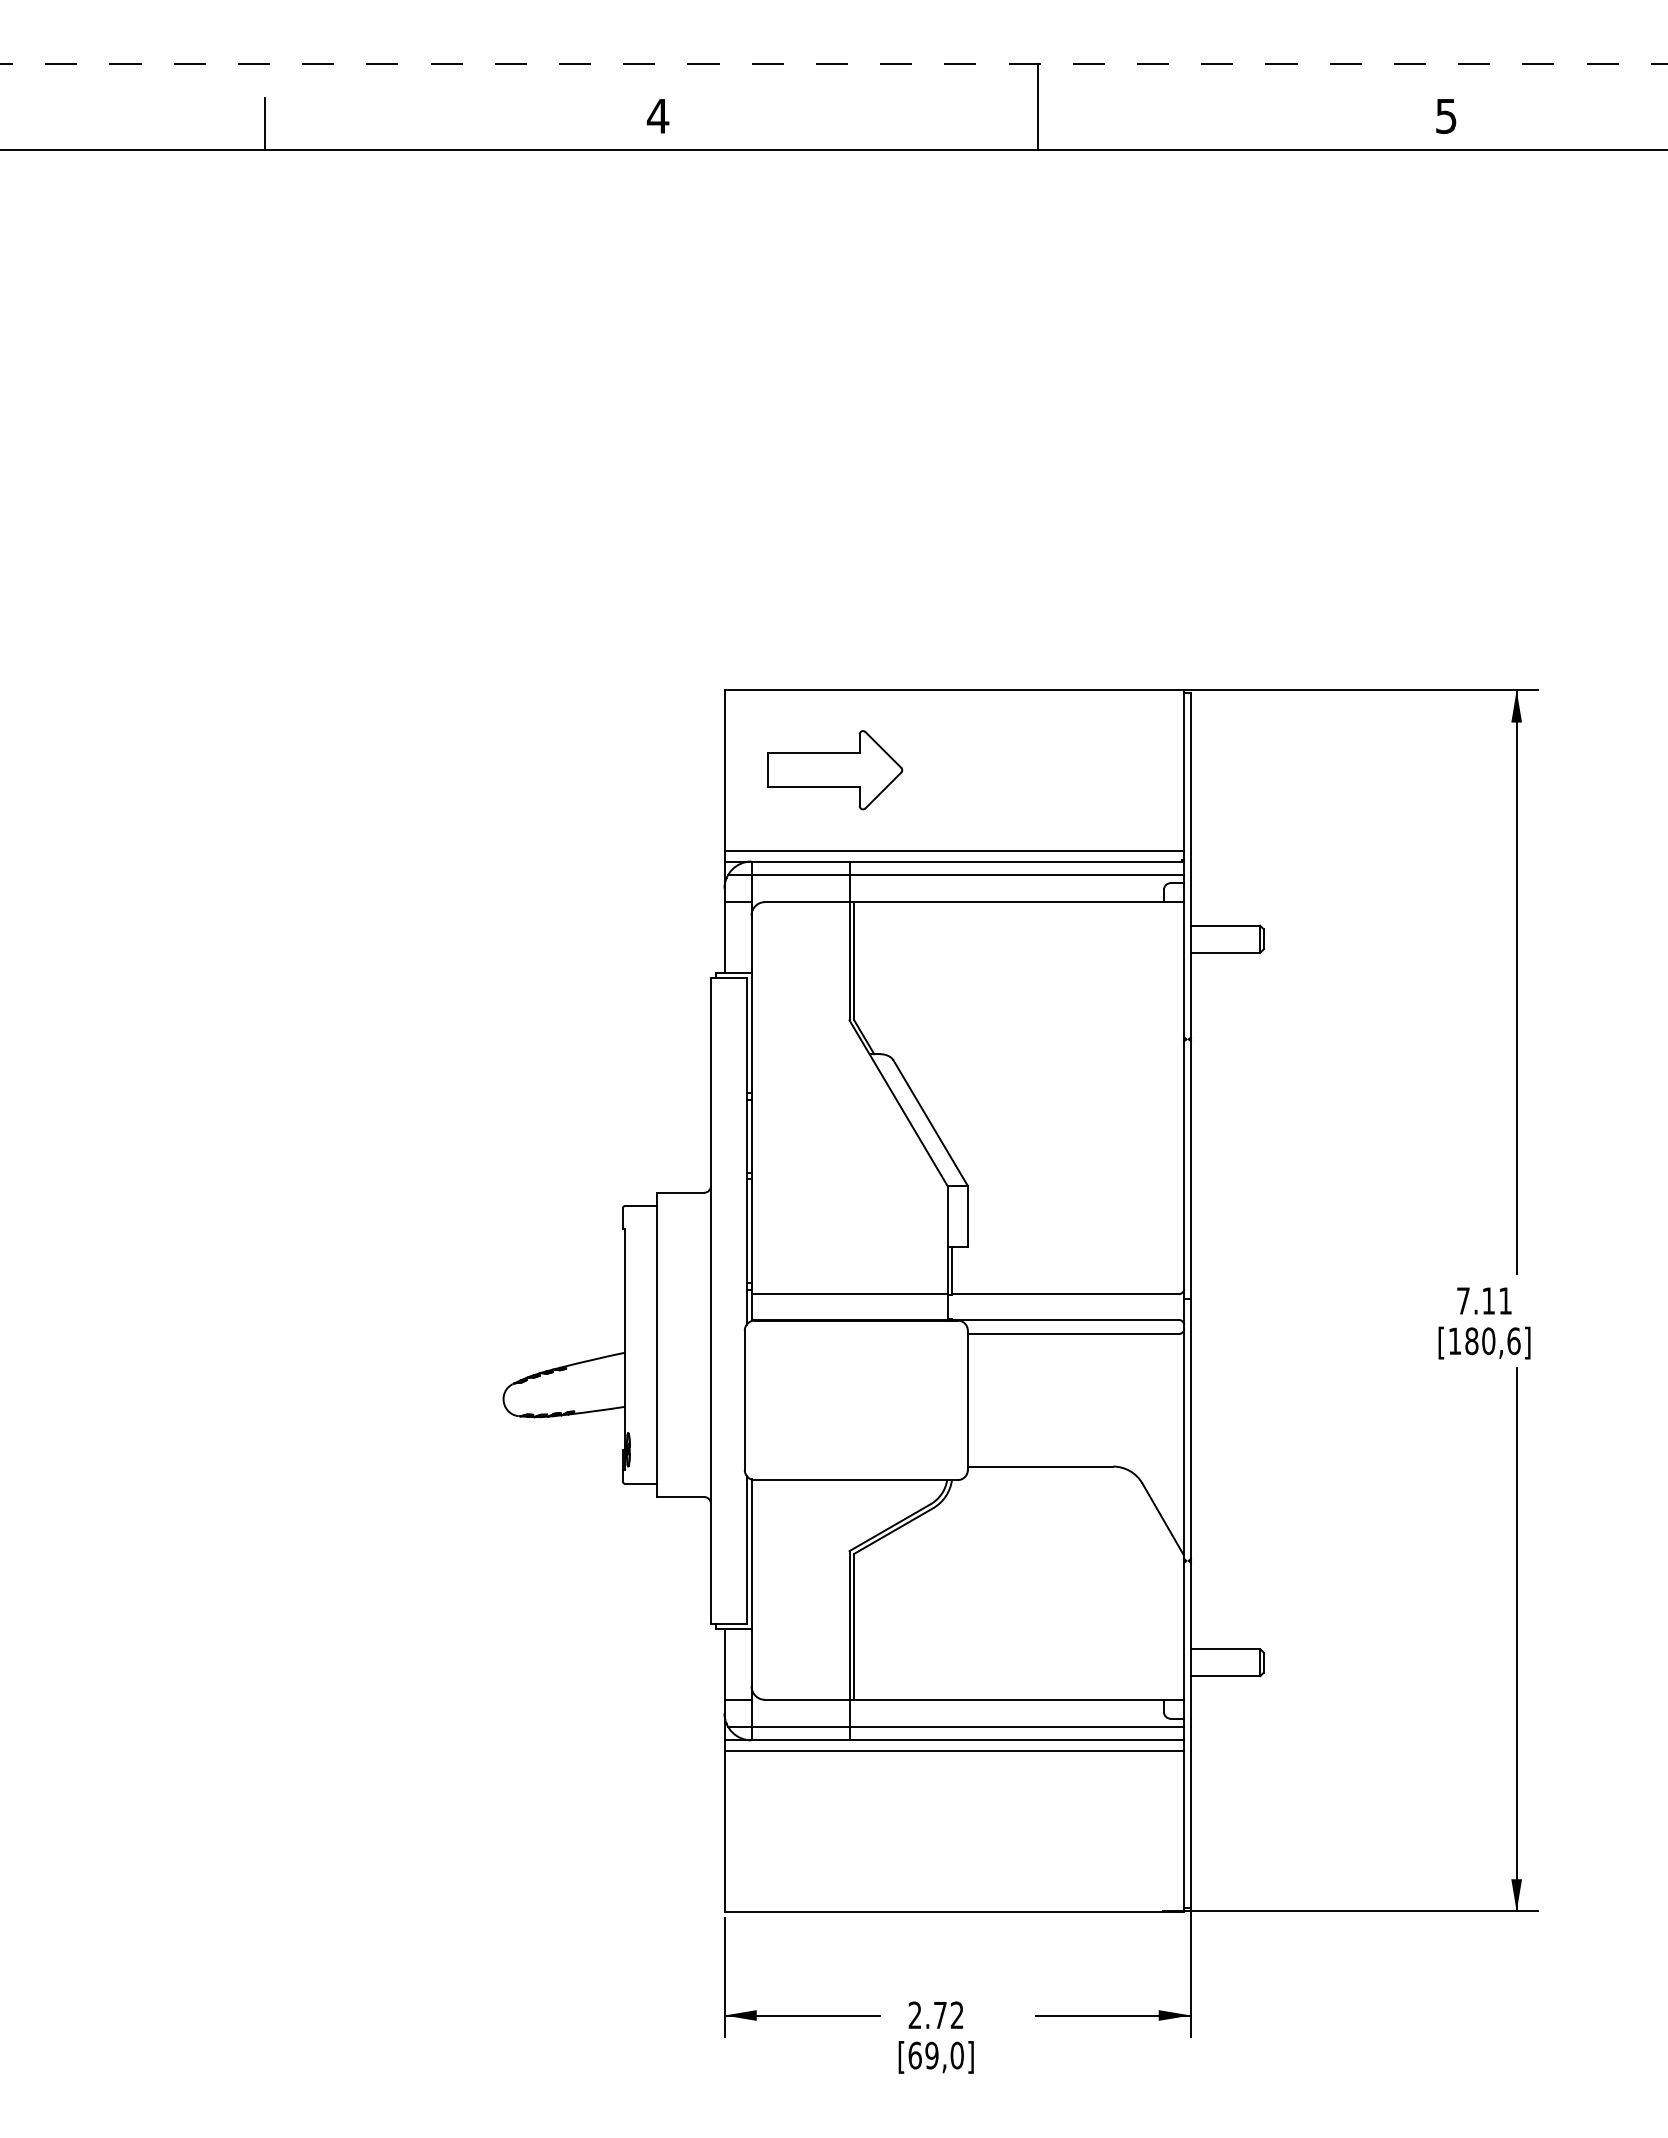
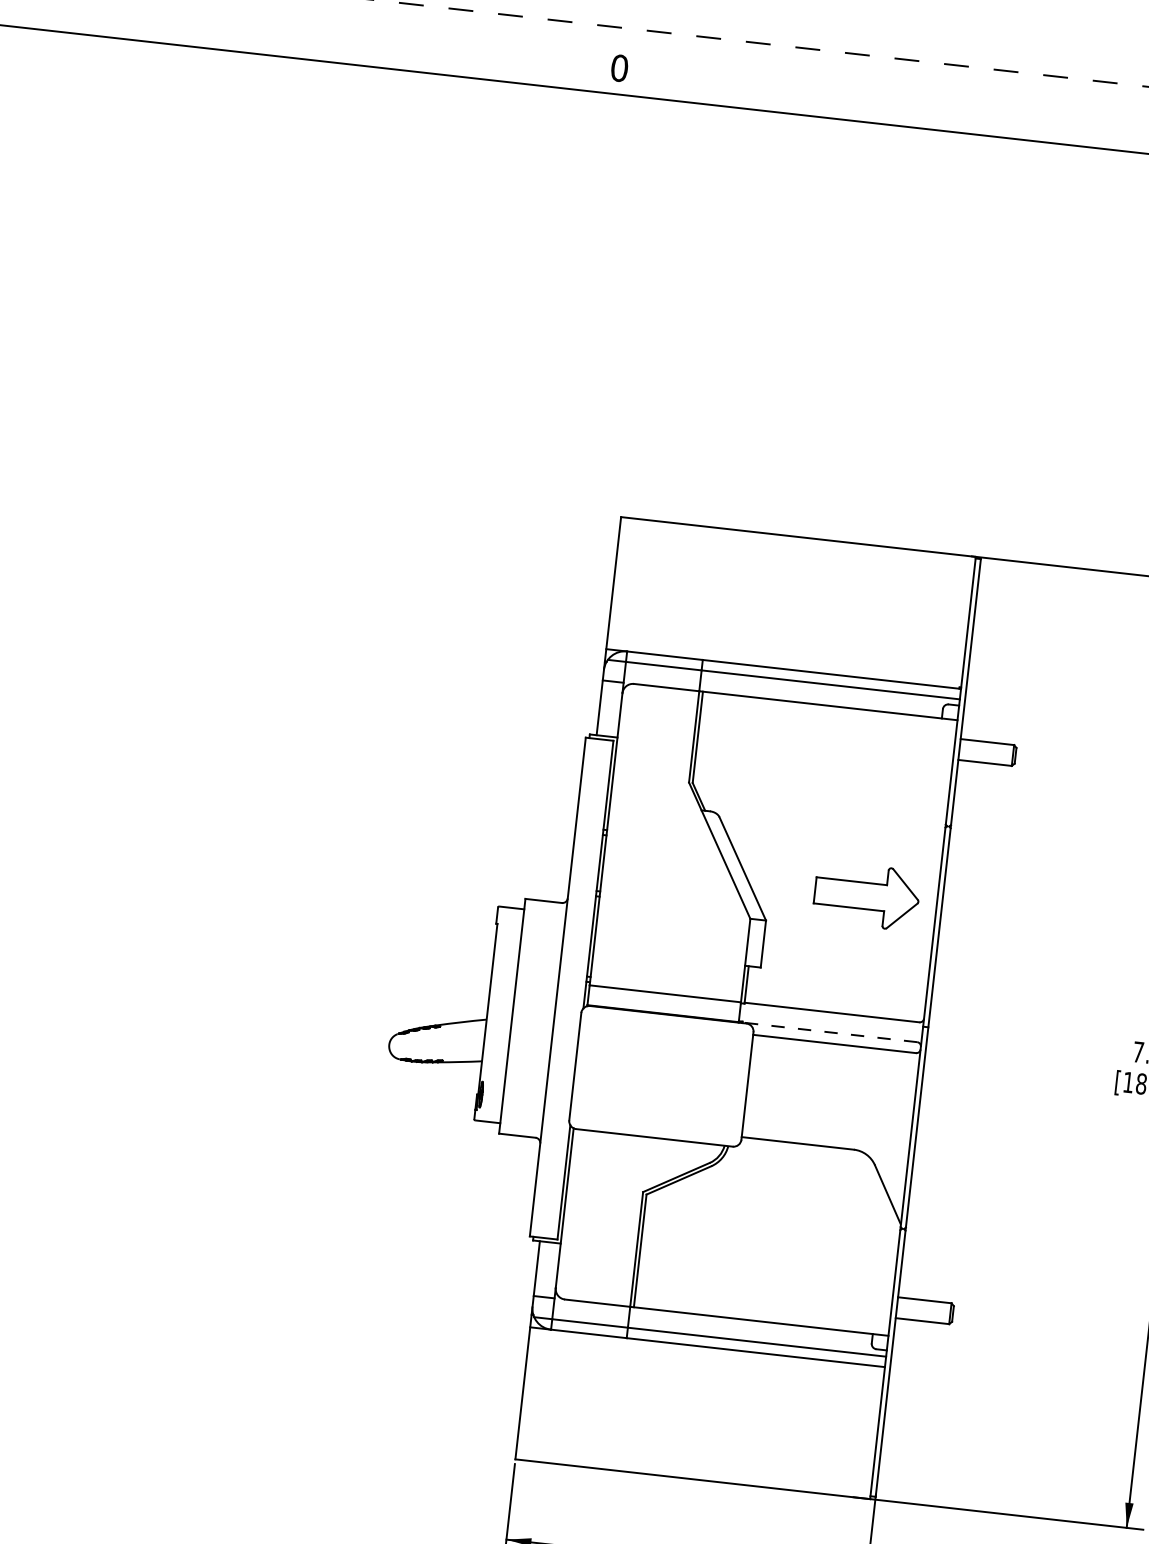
line: (1037, 106) -> (913, 93), removed
text: (657, 116) -> (619, 68), 4 -> 0
line: (265, 123) -> (315, 39), removed
part: (835, 770) -> (866, 896), moved
line: (954, 850) -> (784, 660), removed
line: (1065, 1319) -> (829, 1032), solid -> dashed
line: (954, 1751) -> (706, 1355), removed

